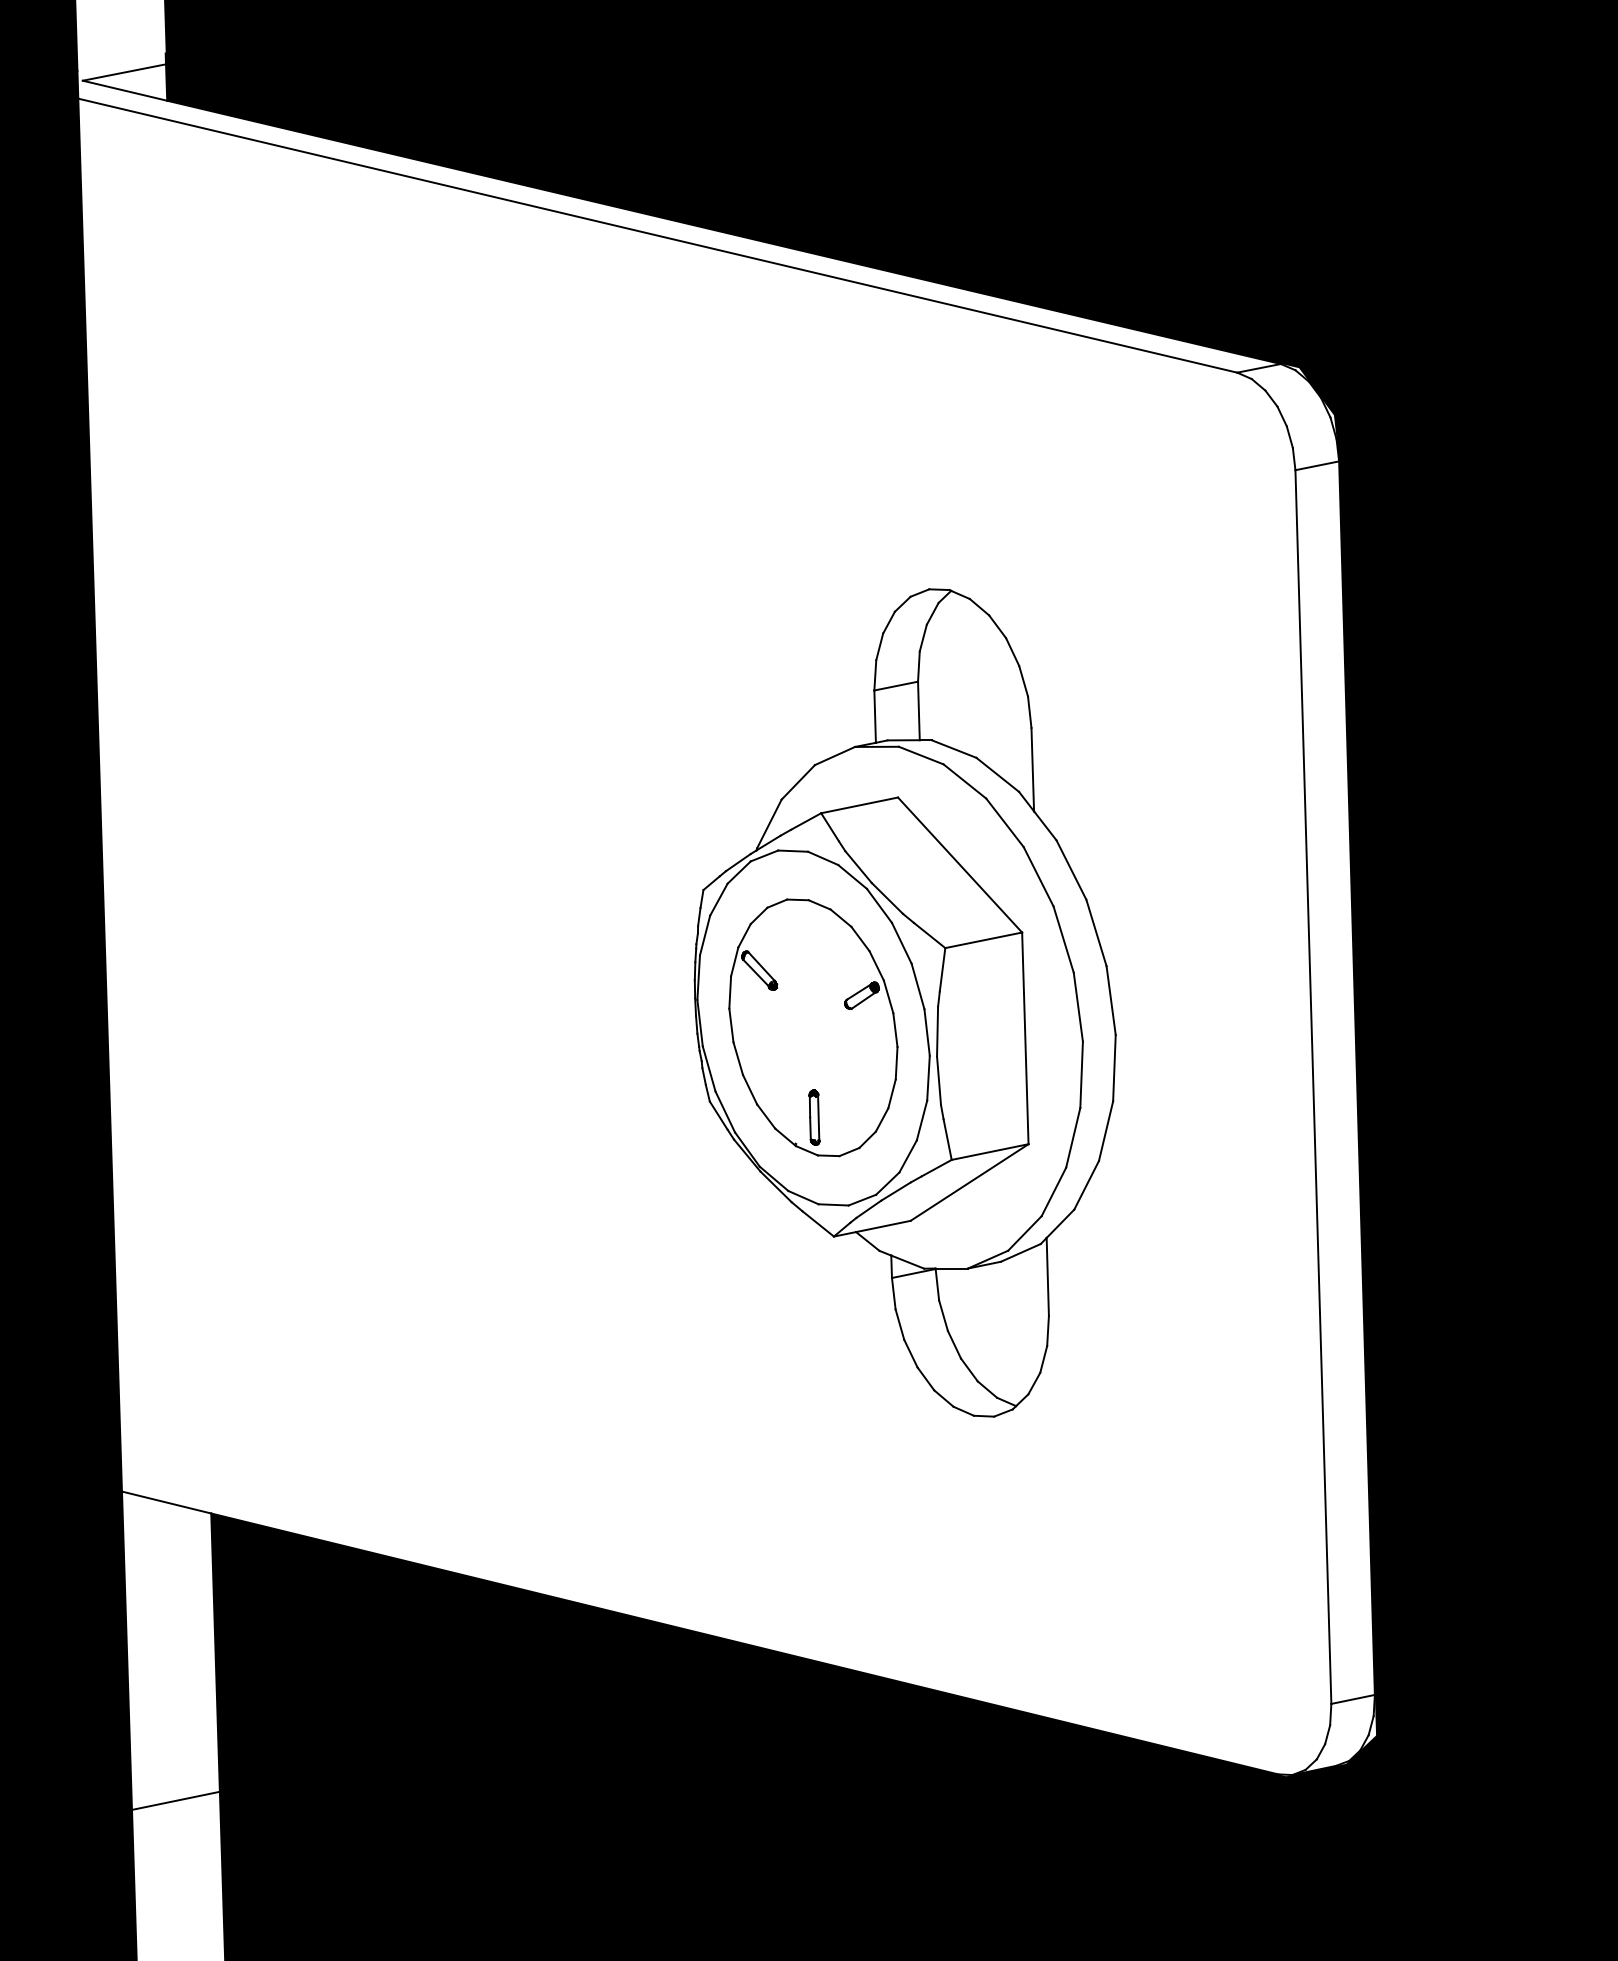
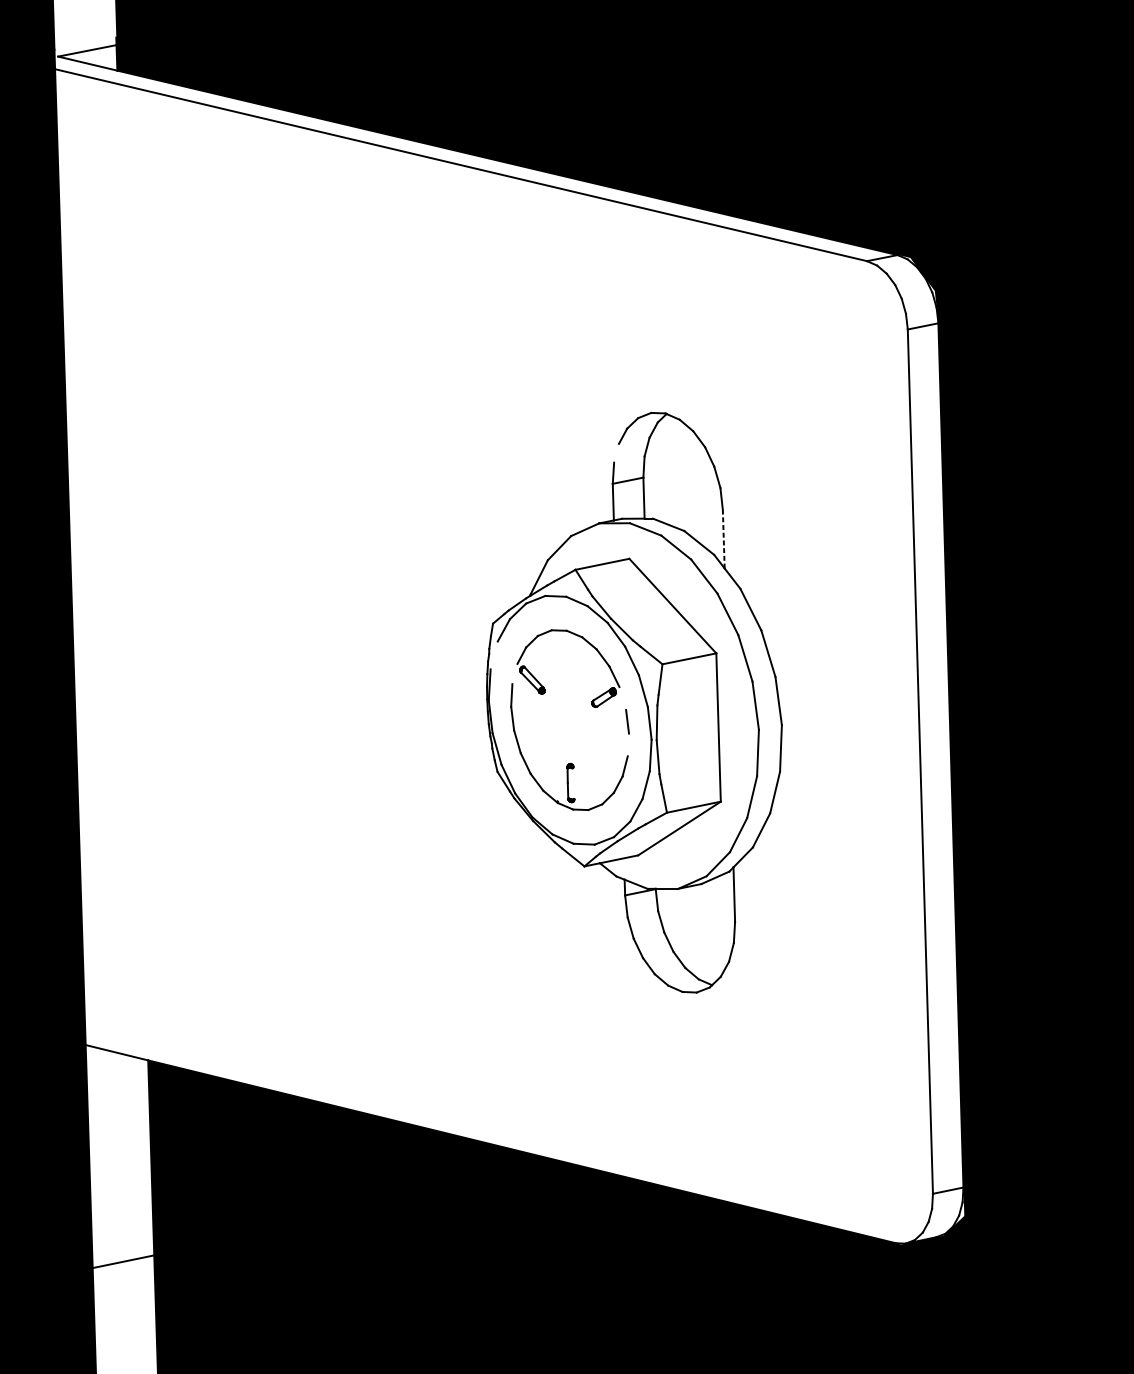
line: (879, 646) -> (616, 452), removed
line: (1032, 769) -> (723, 539), solid -> dashed
line: (705, 935) -> (494, 655), removed
line: (734, 961) -> (514, 673), removed
line: (888, 996) -> (622, 698), removed
line: (896, 1063) -> (628, 745), removed
line: (818, 1118) -> (573, 783), removed

